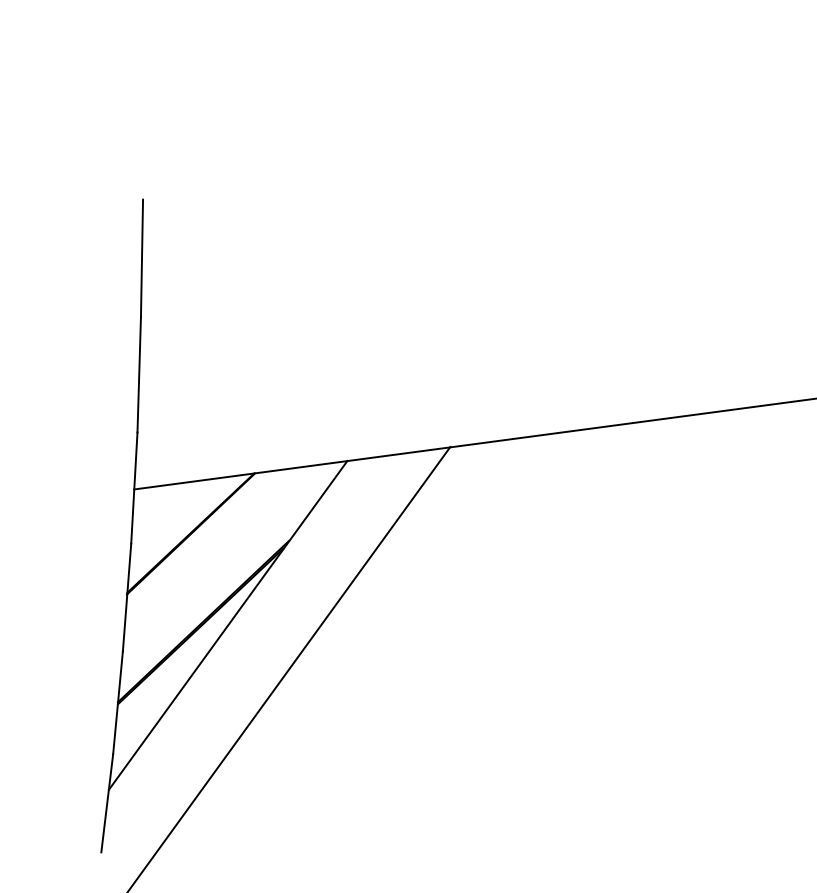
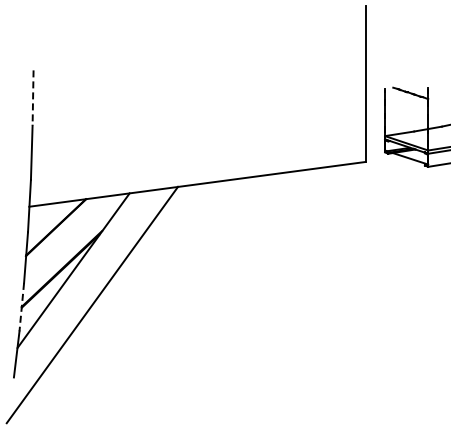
line: (142, 259) -> (33, 98), solid -> dashed
line: (117, 703) -> (21, 307), solid -> dashed

